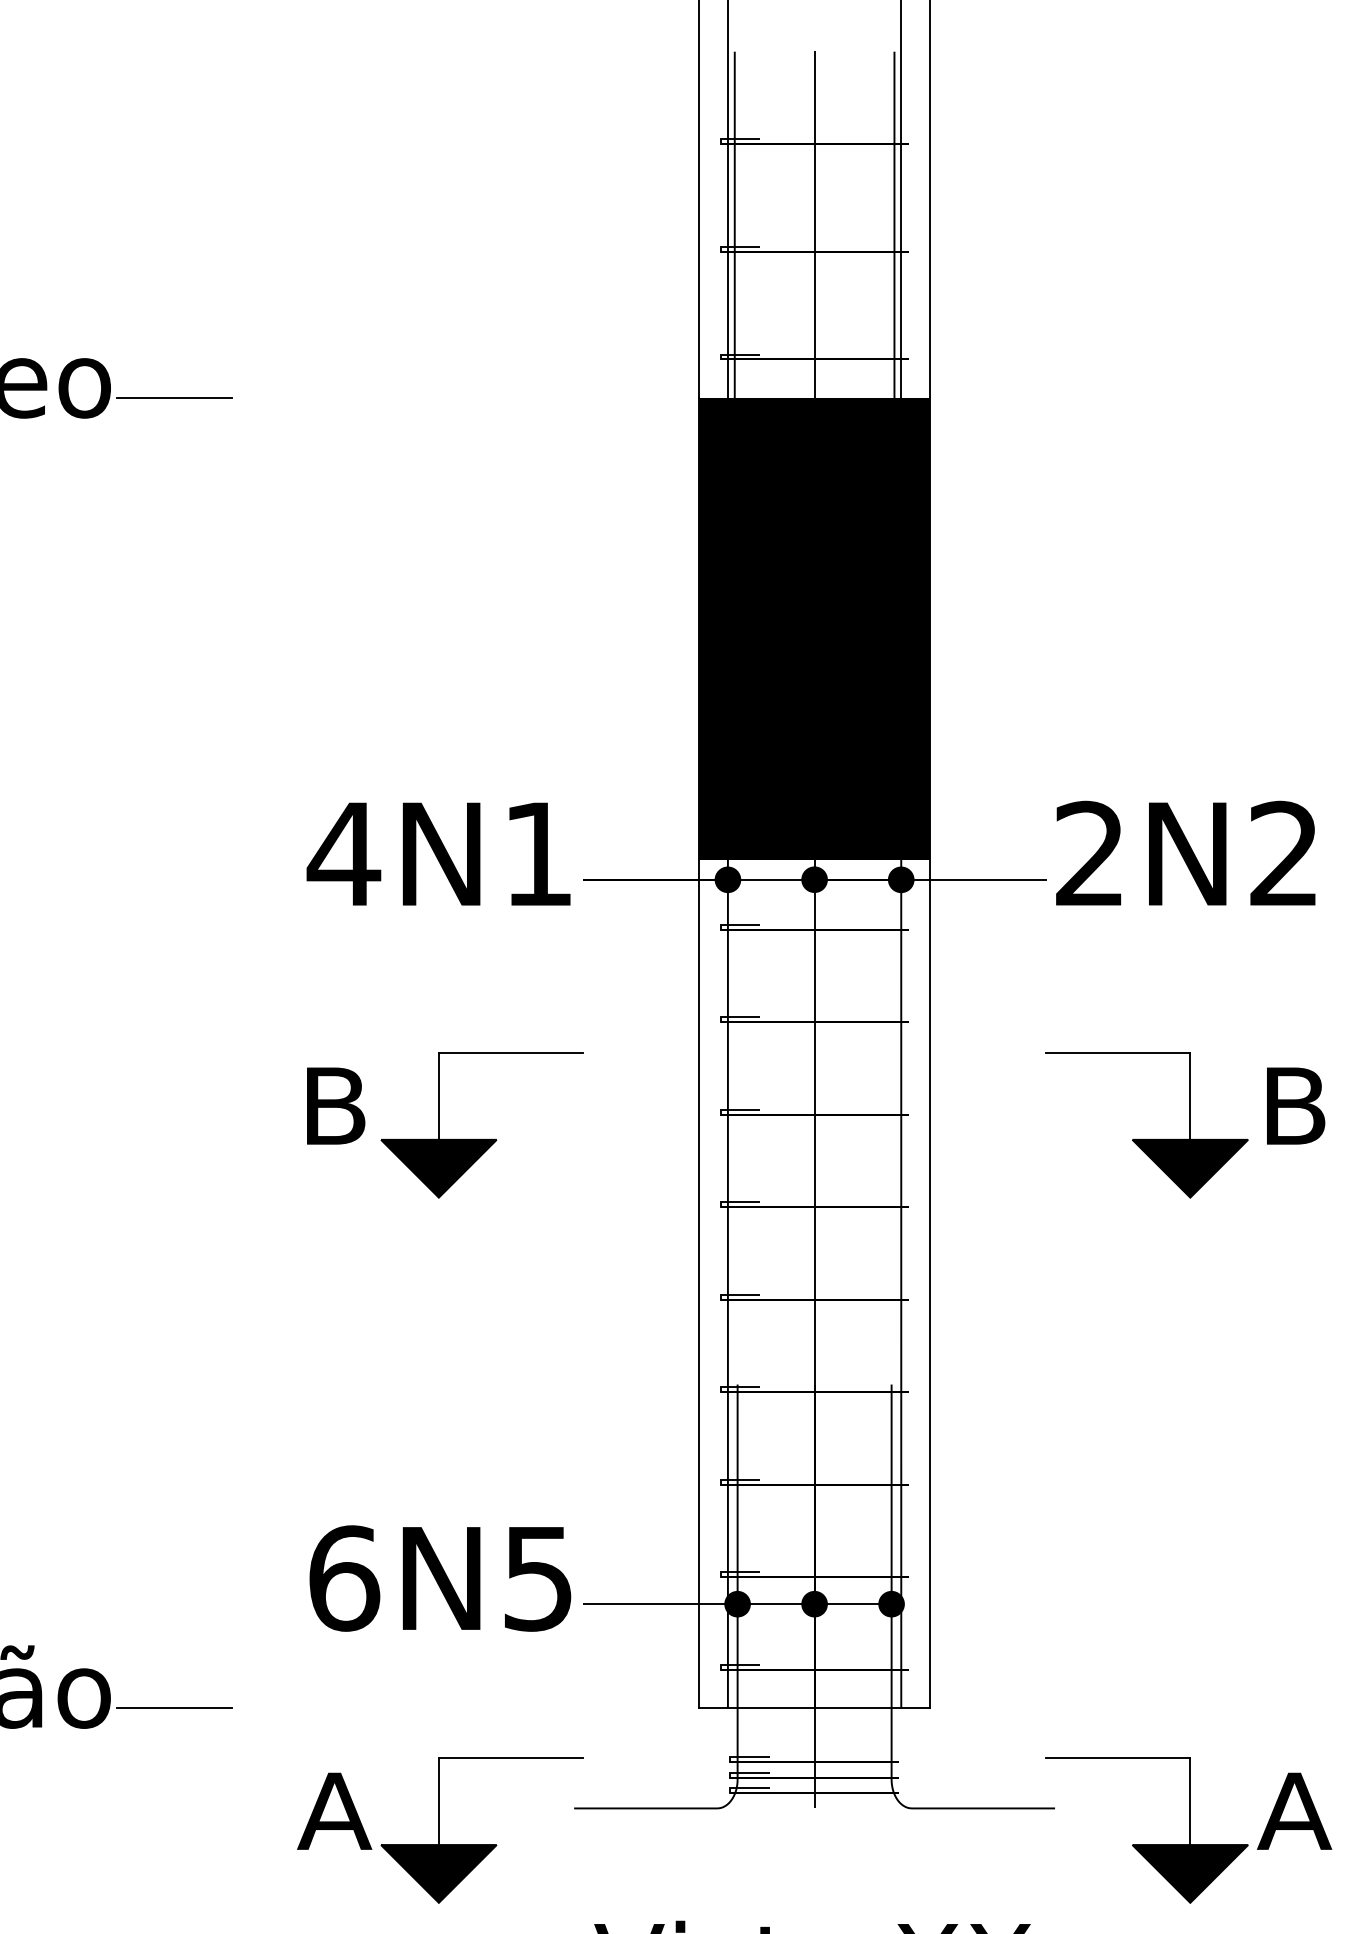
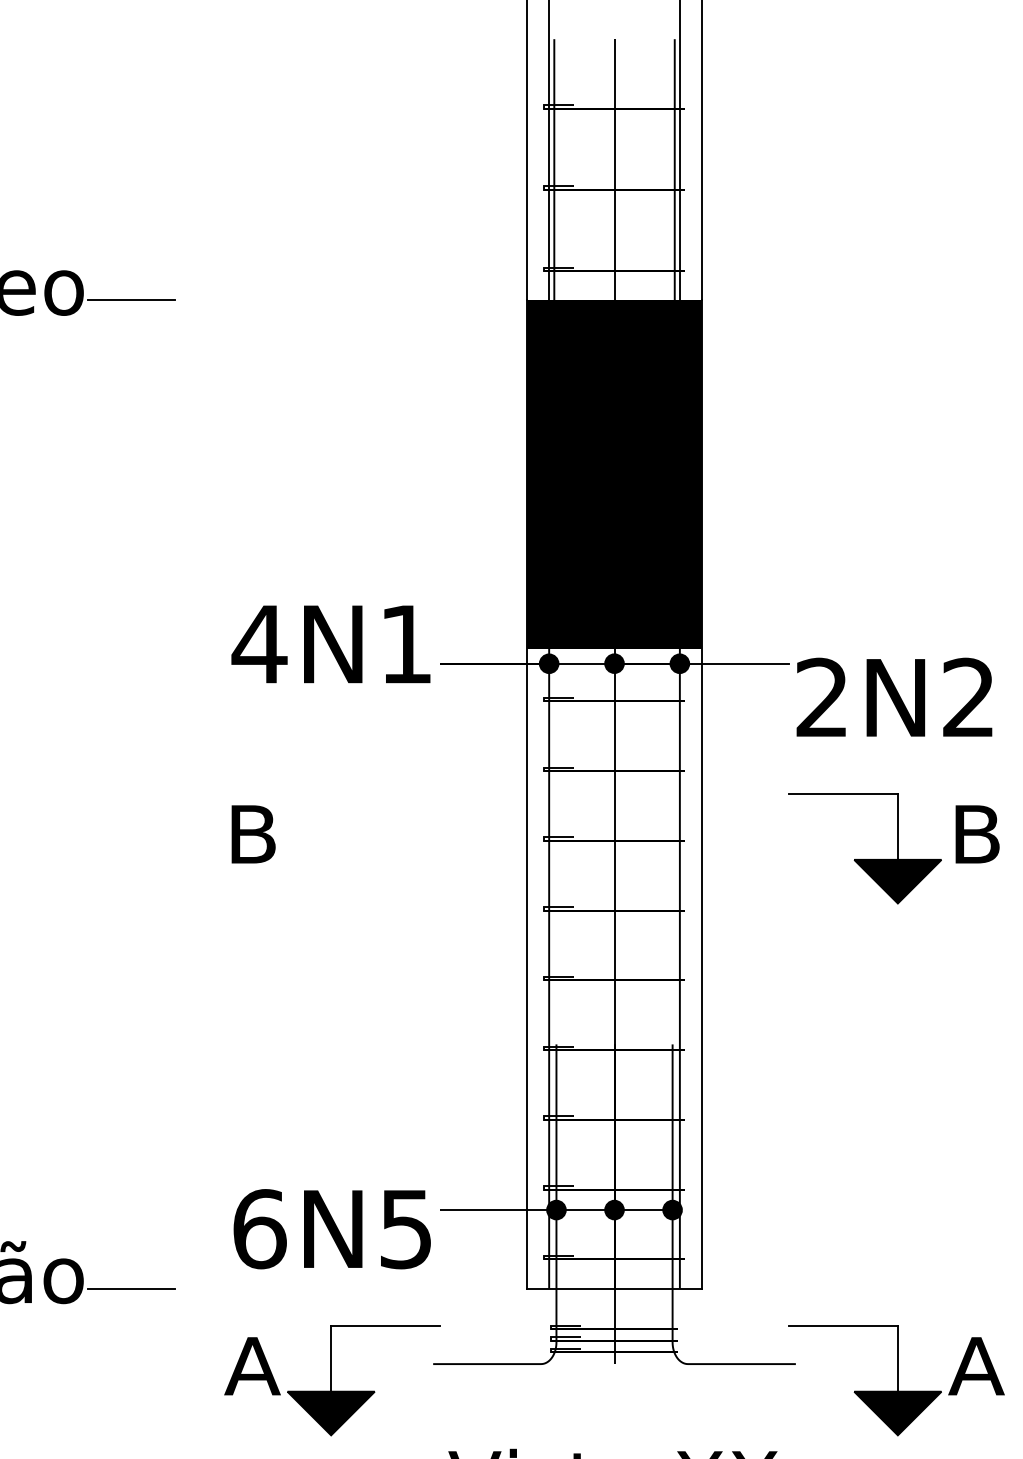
text: (1185, 852) -> (894, 696), moved
part: (481, 1138) -> (363, 858), removed
text: (440, 1578) -> (332, 1229), moved

